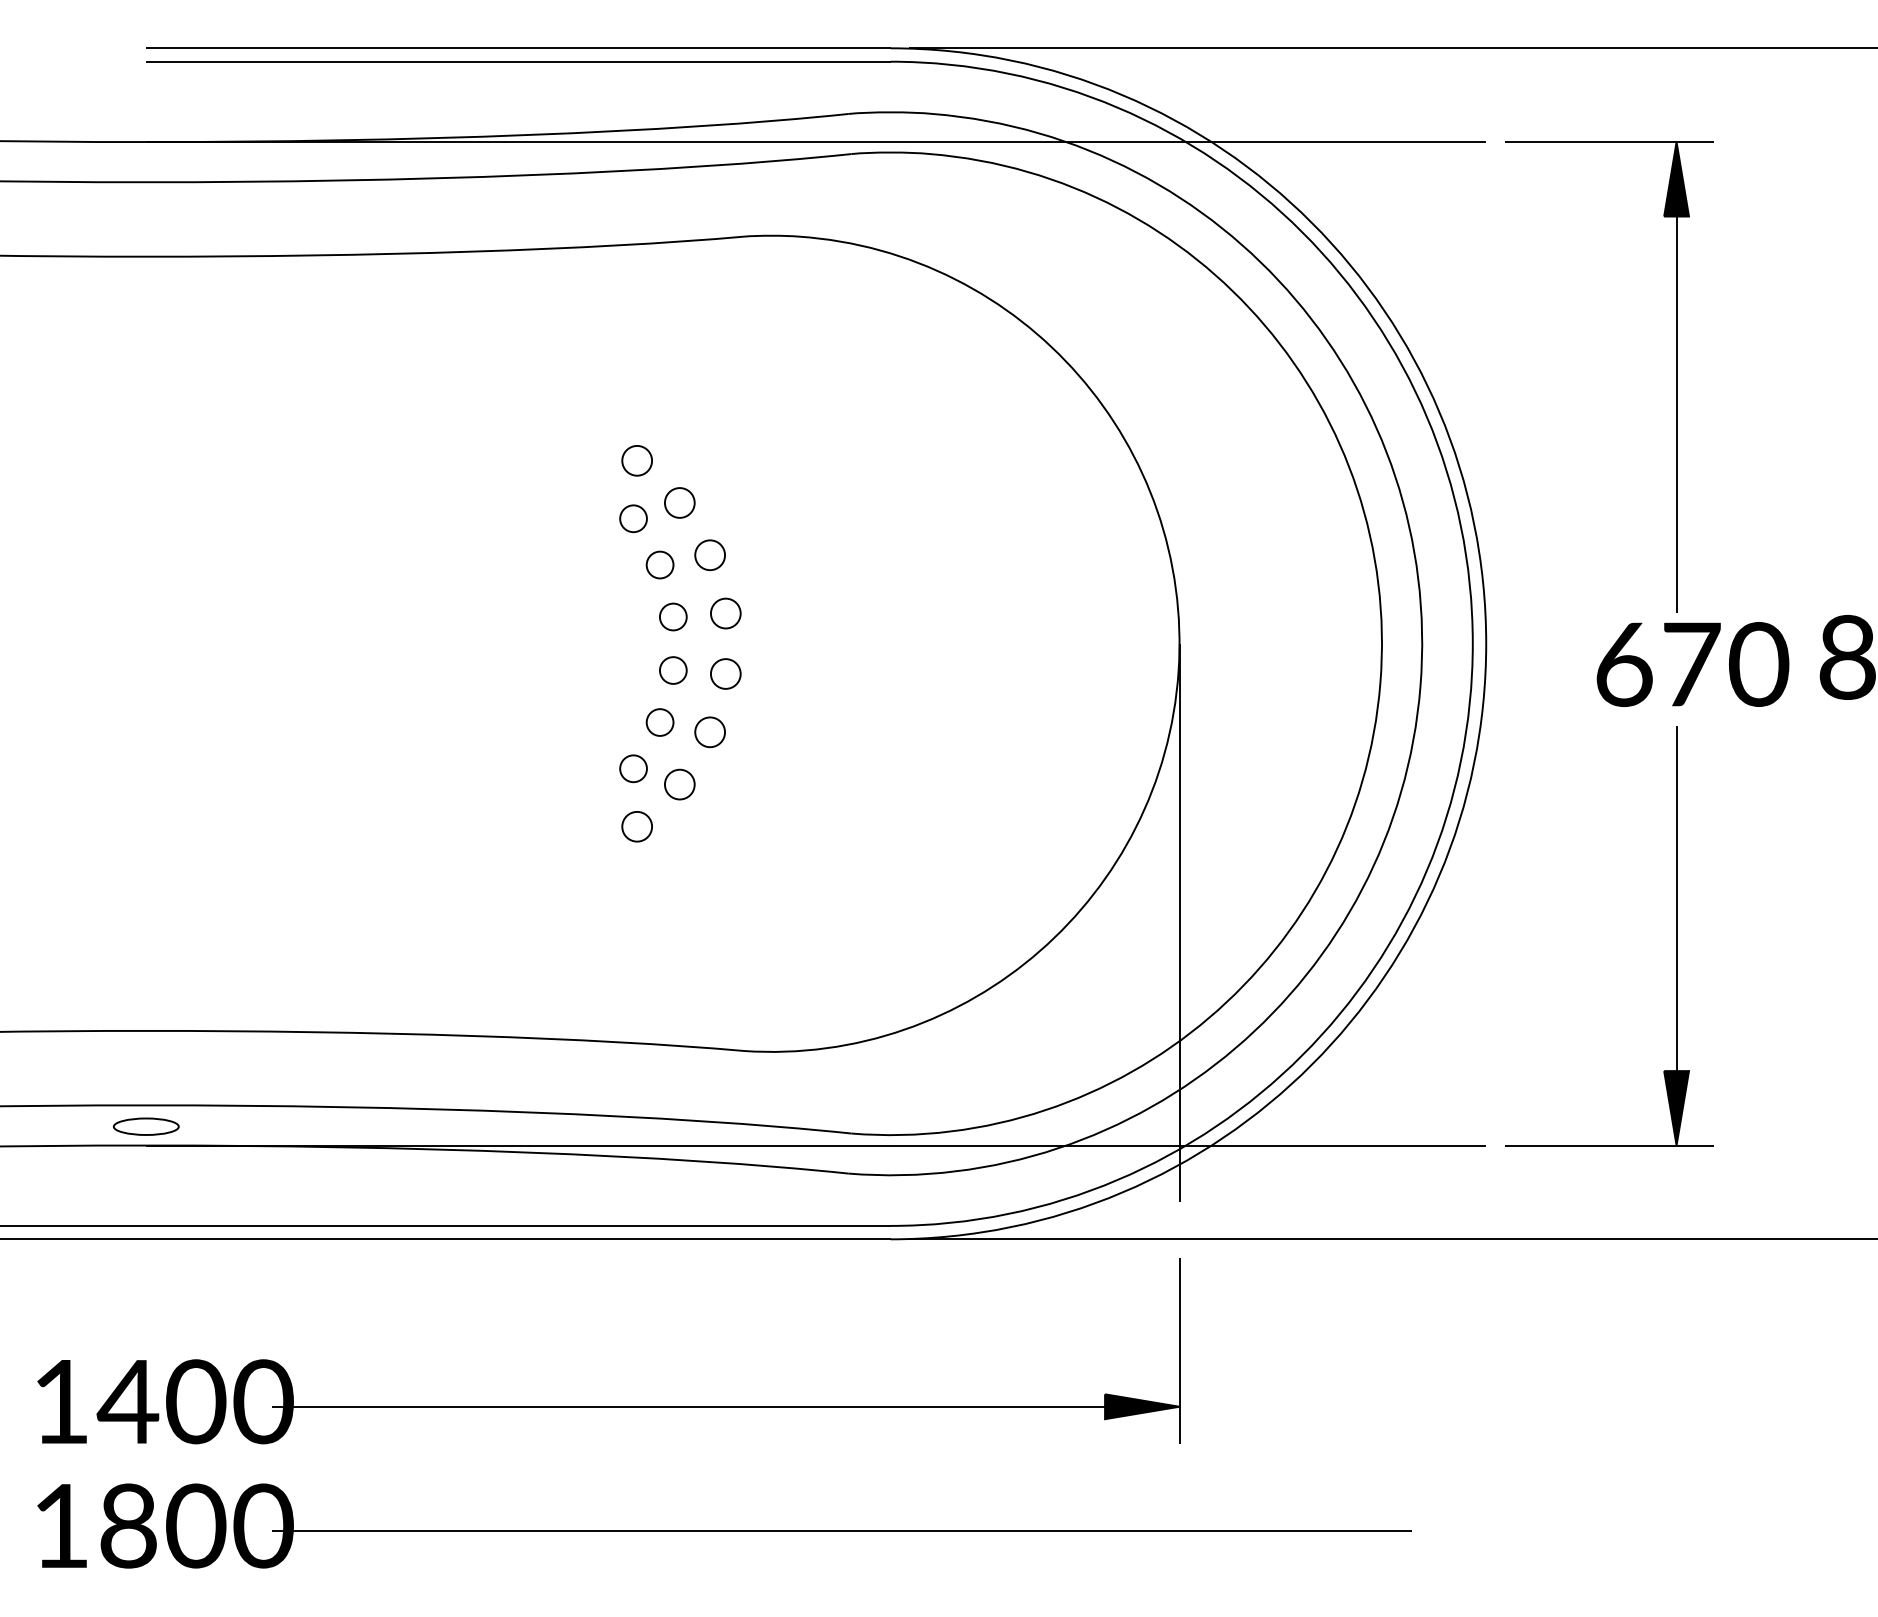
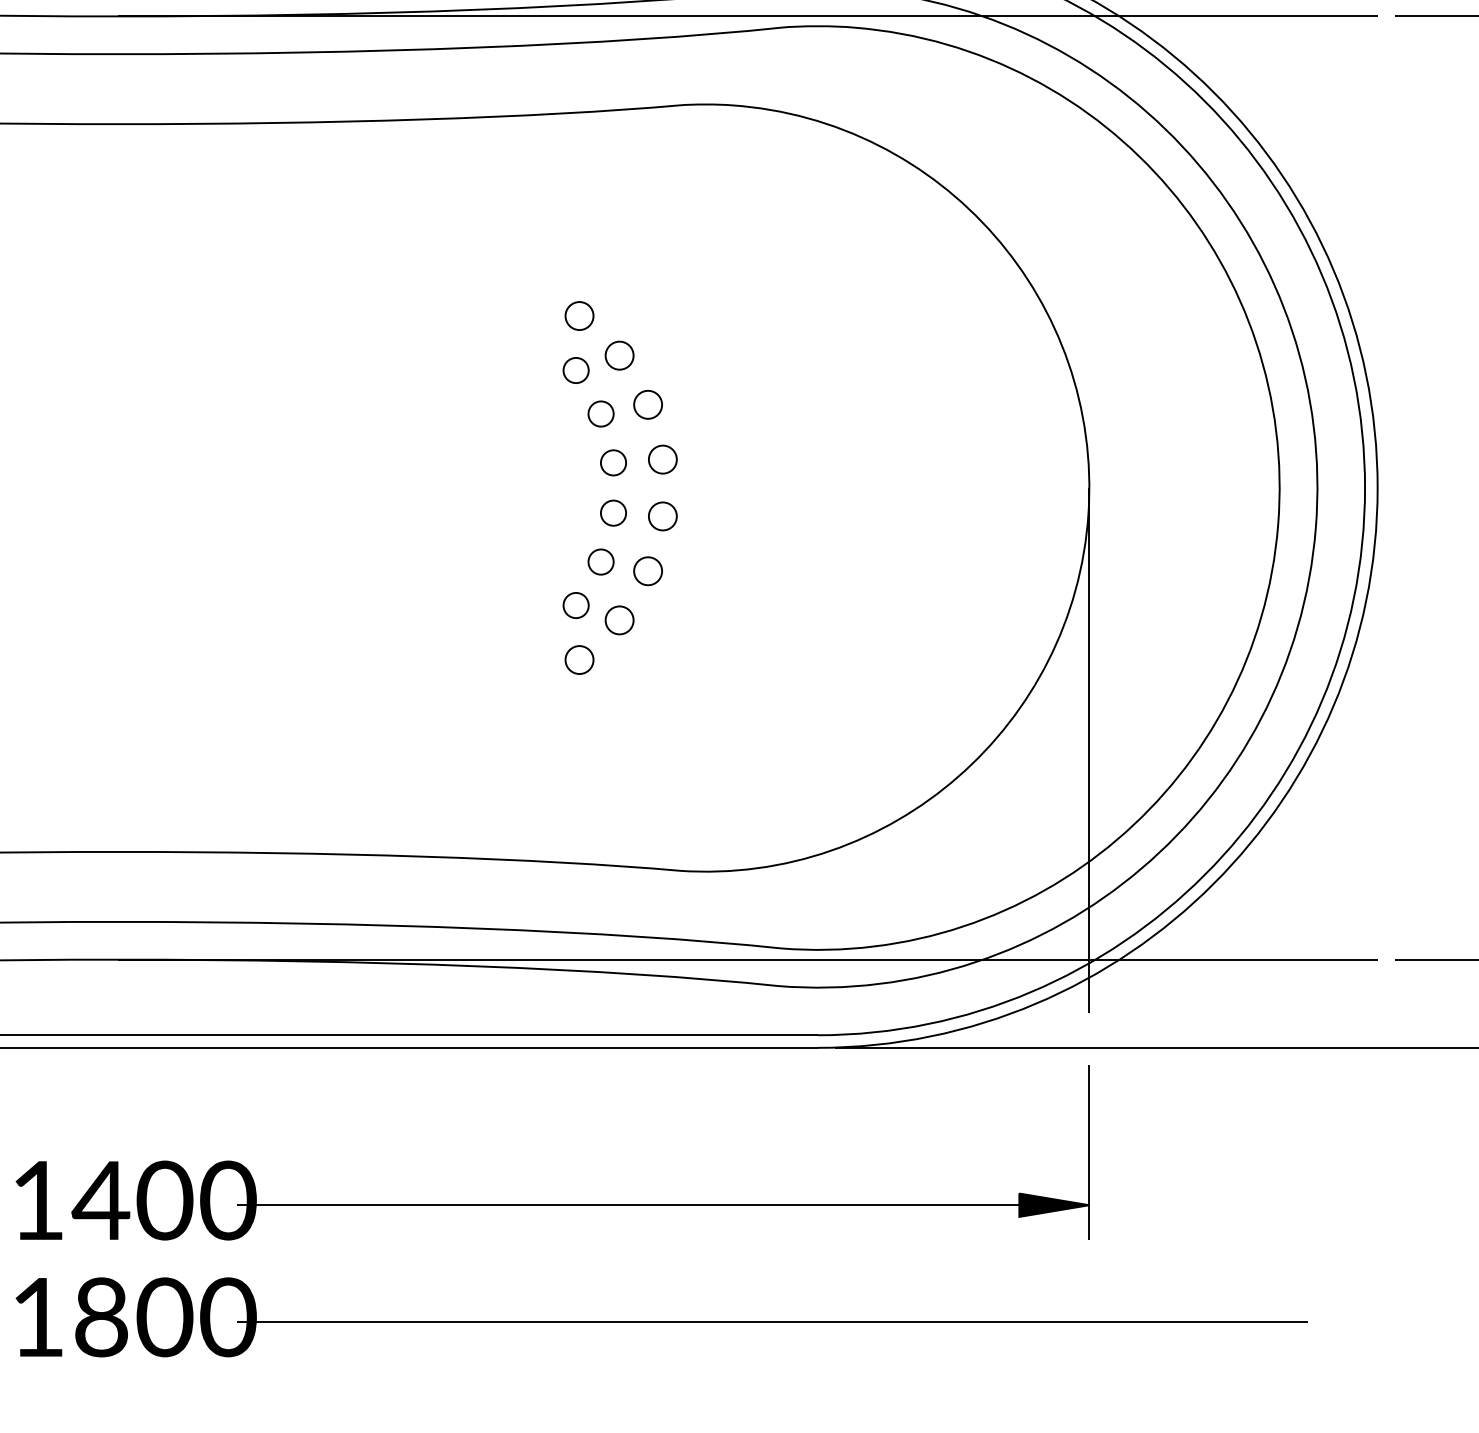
part: (146, 1126) -> (118, 941), removed

